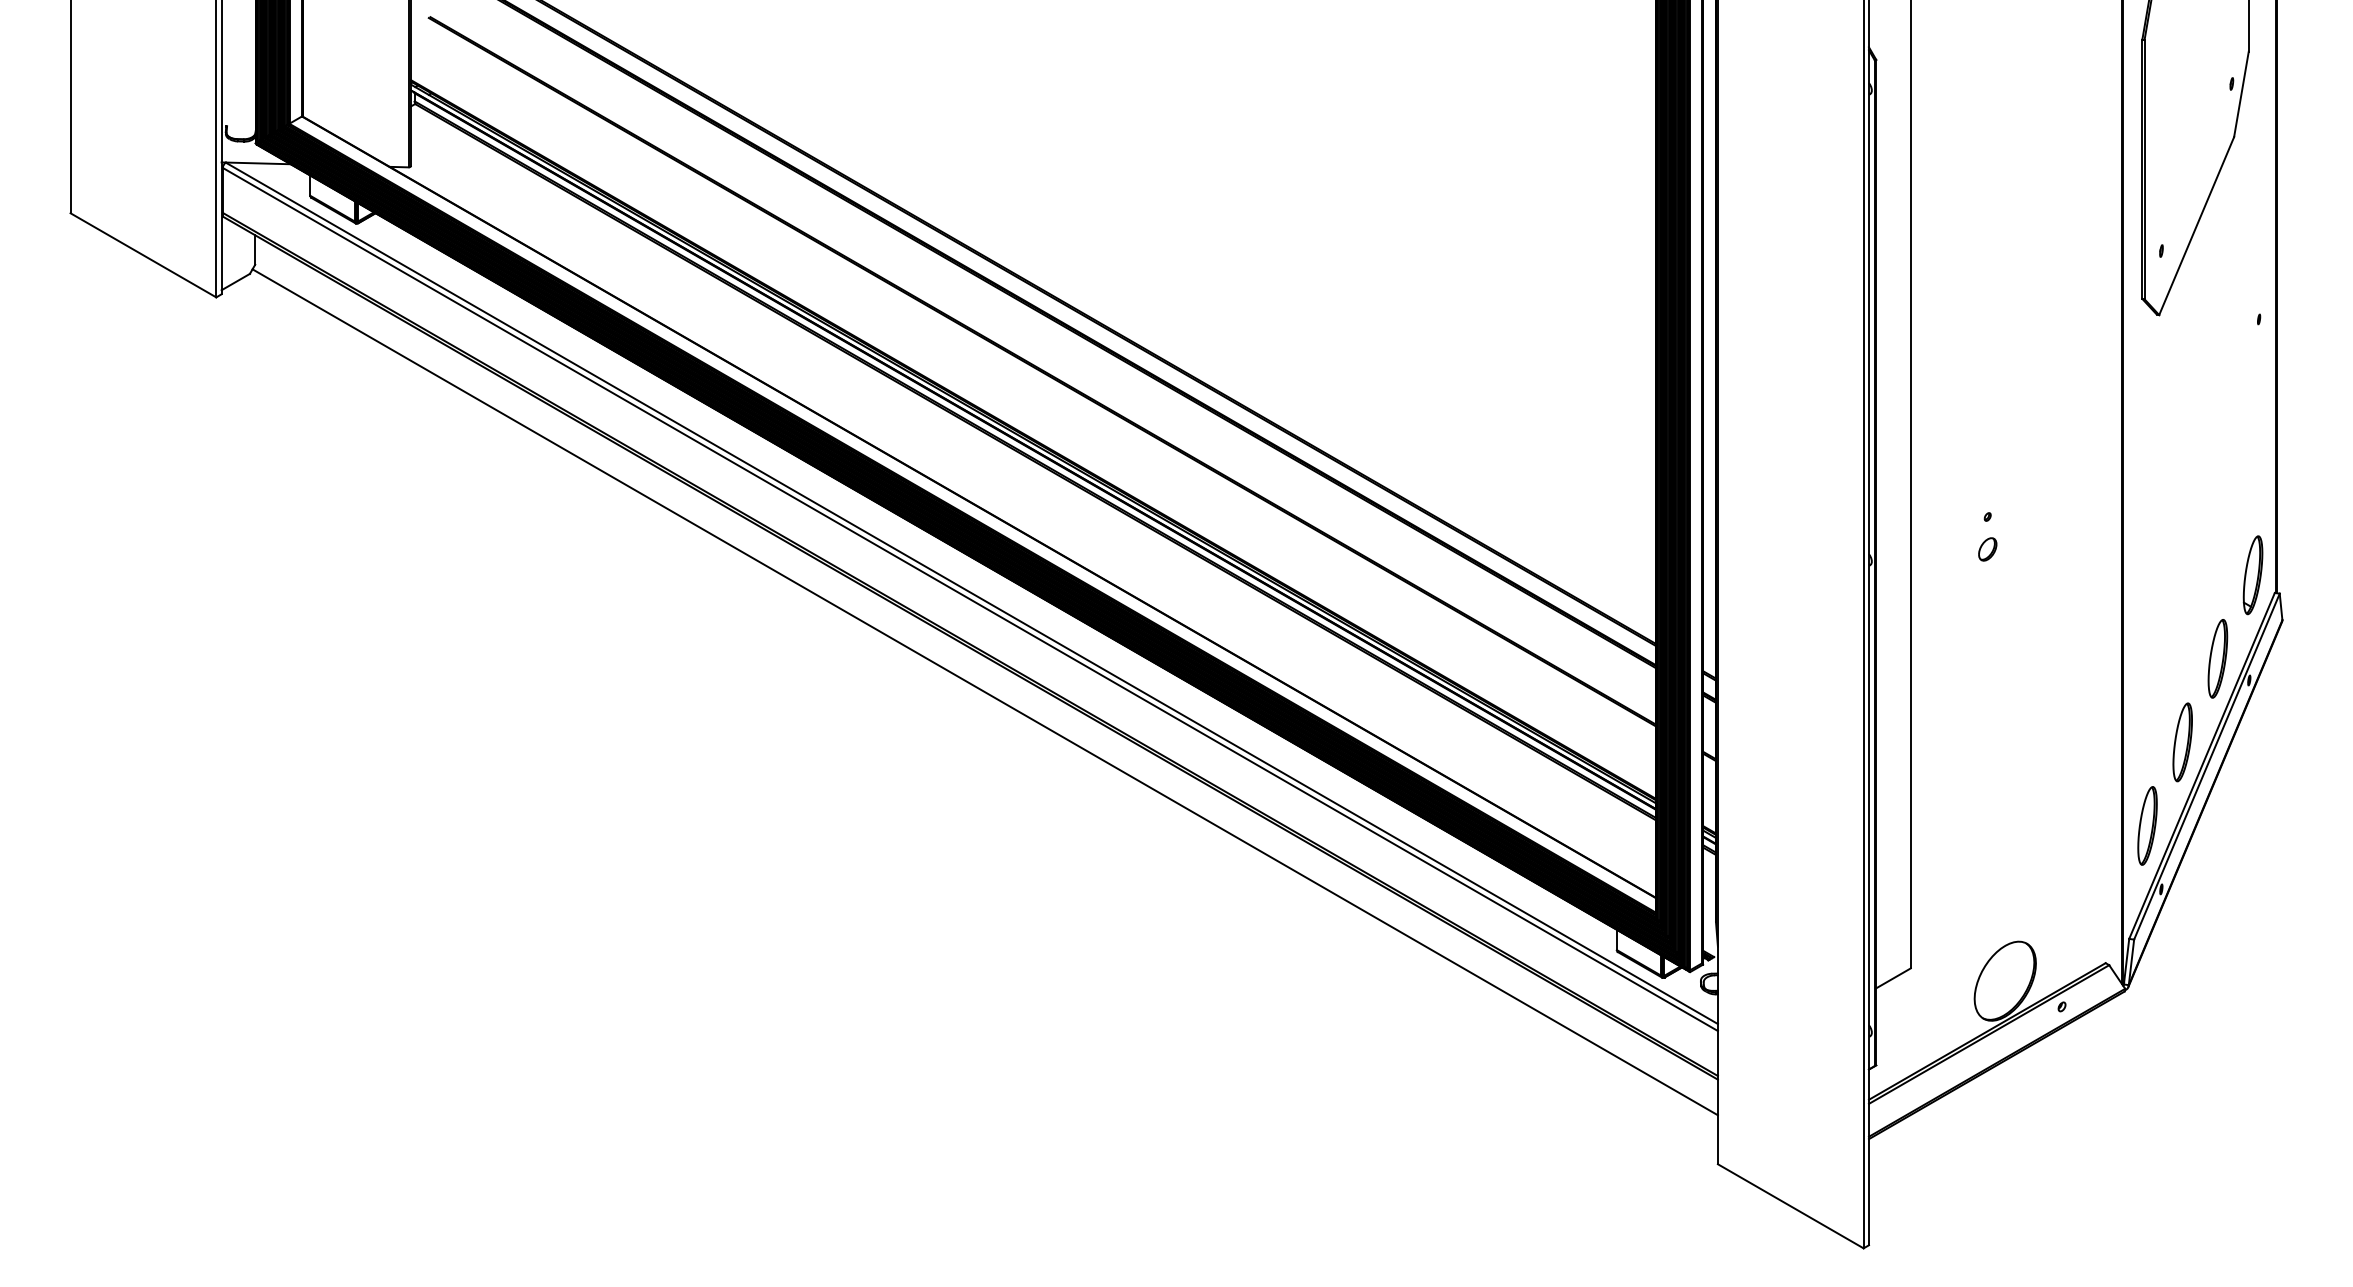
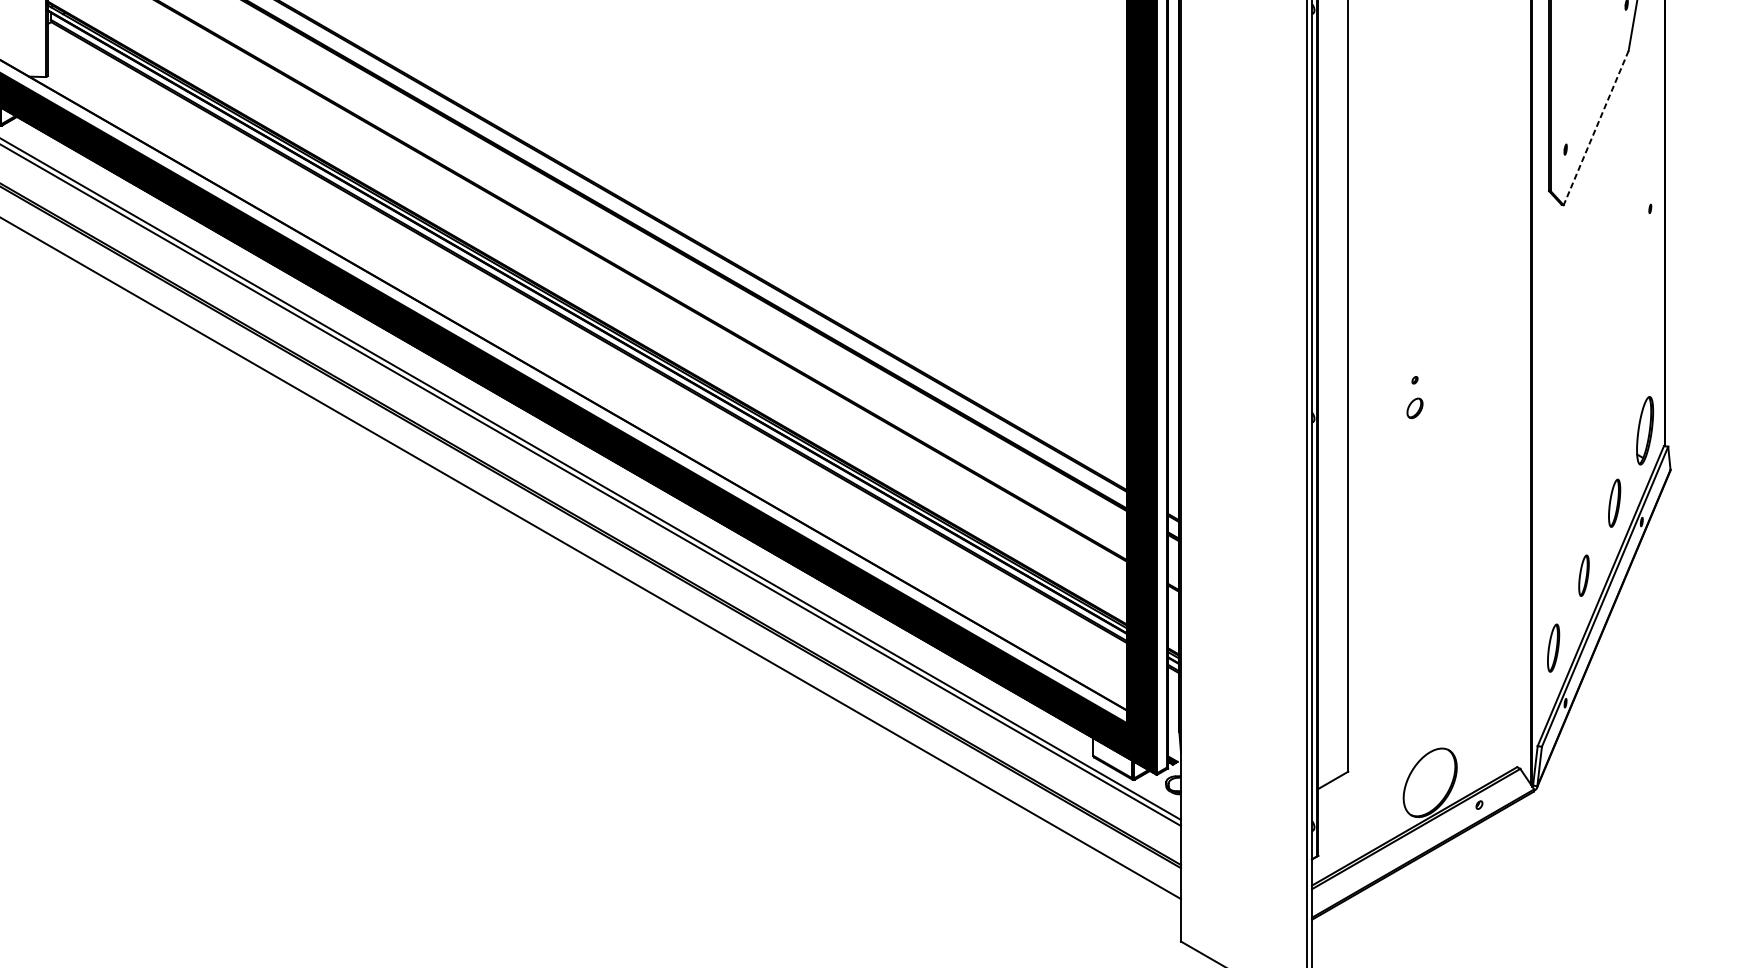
line: (2196, 226) -> (1596, 128), solid -> dashed
part: (2217, 658) -> (1614, 502), size x0.7
part: (2182, 742) -> (1583, 575), size x0.6
part: (2147, 825) -> (1553, 647), size x0.7

